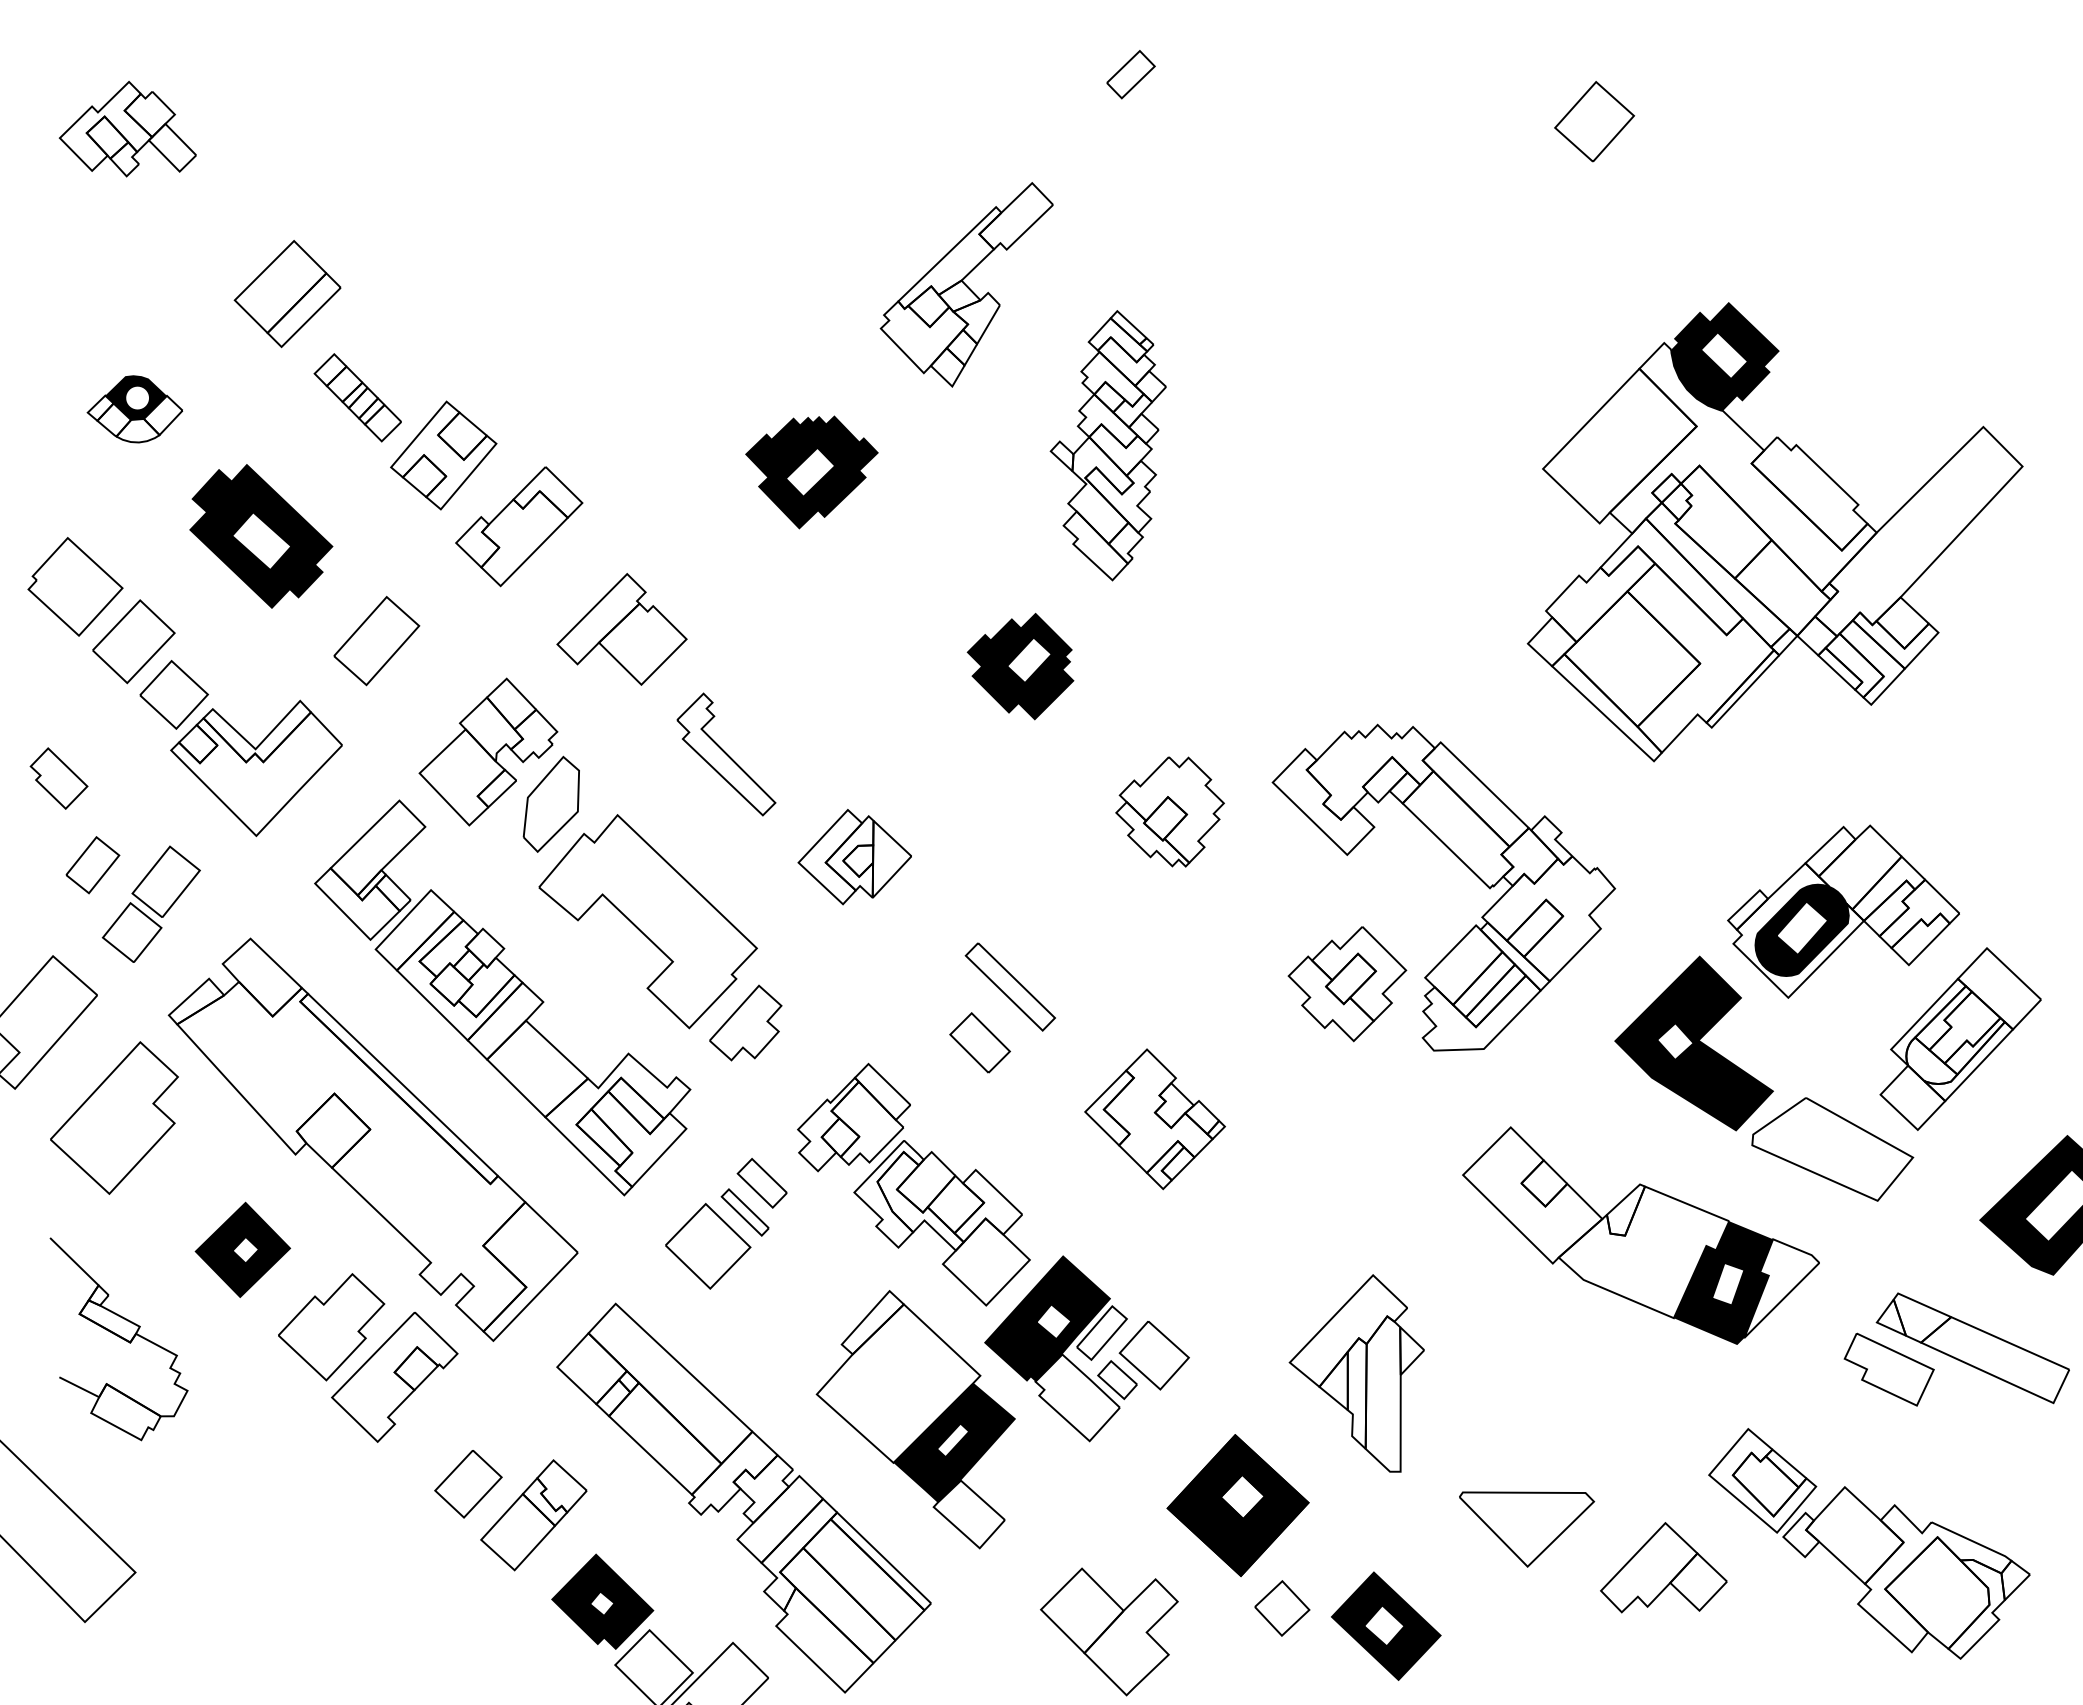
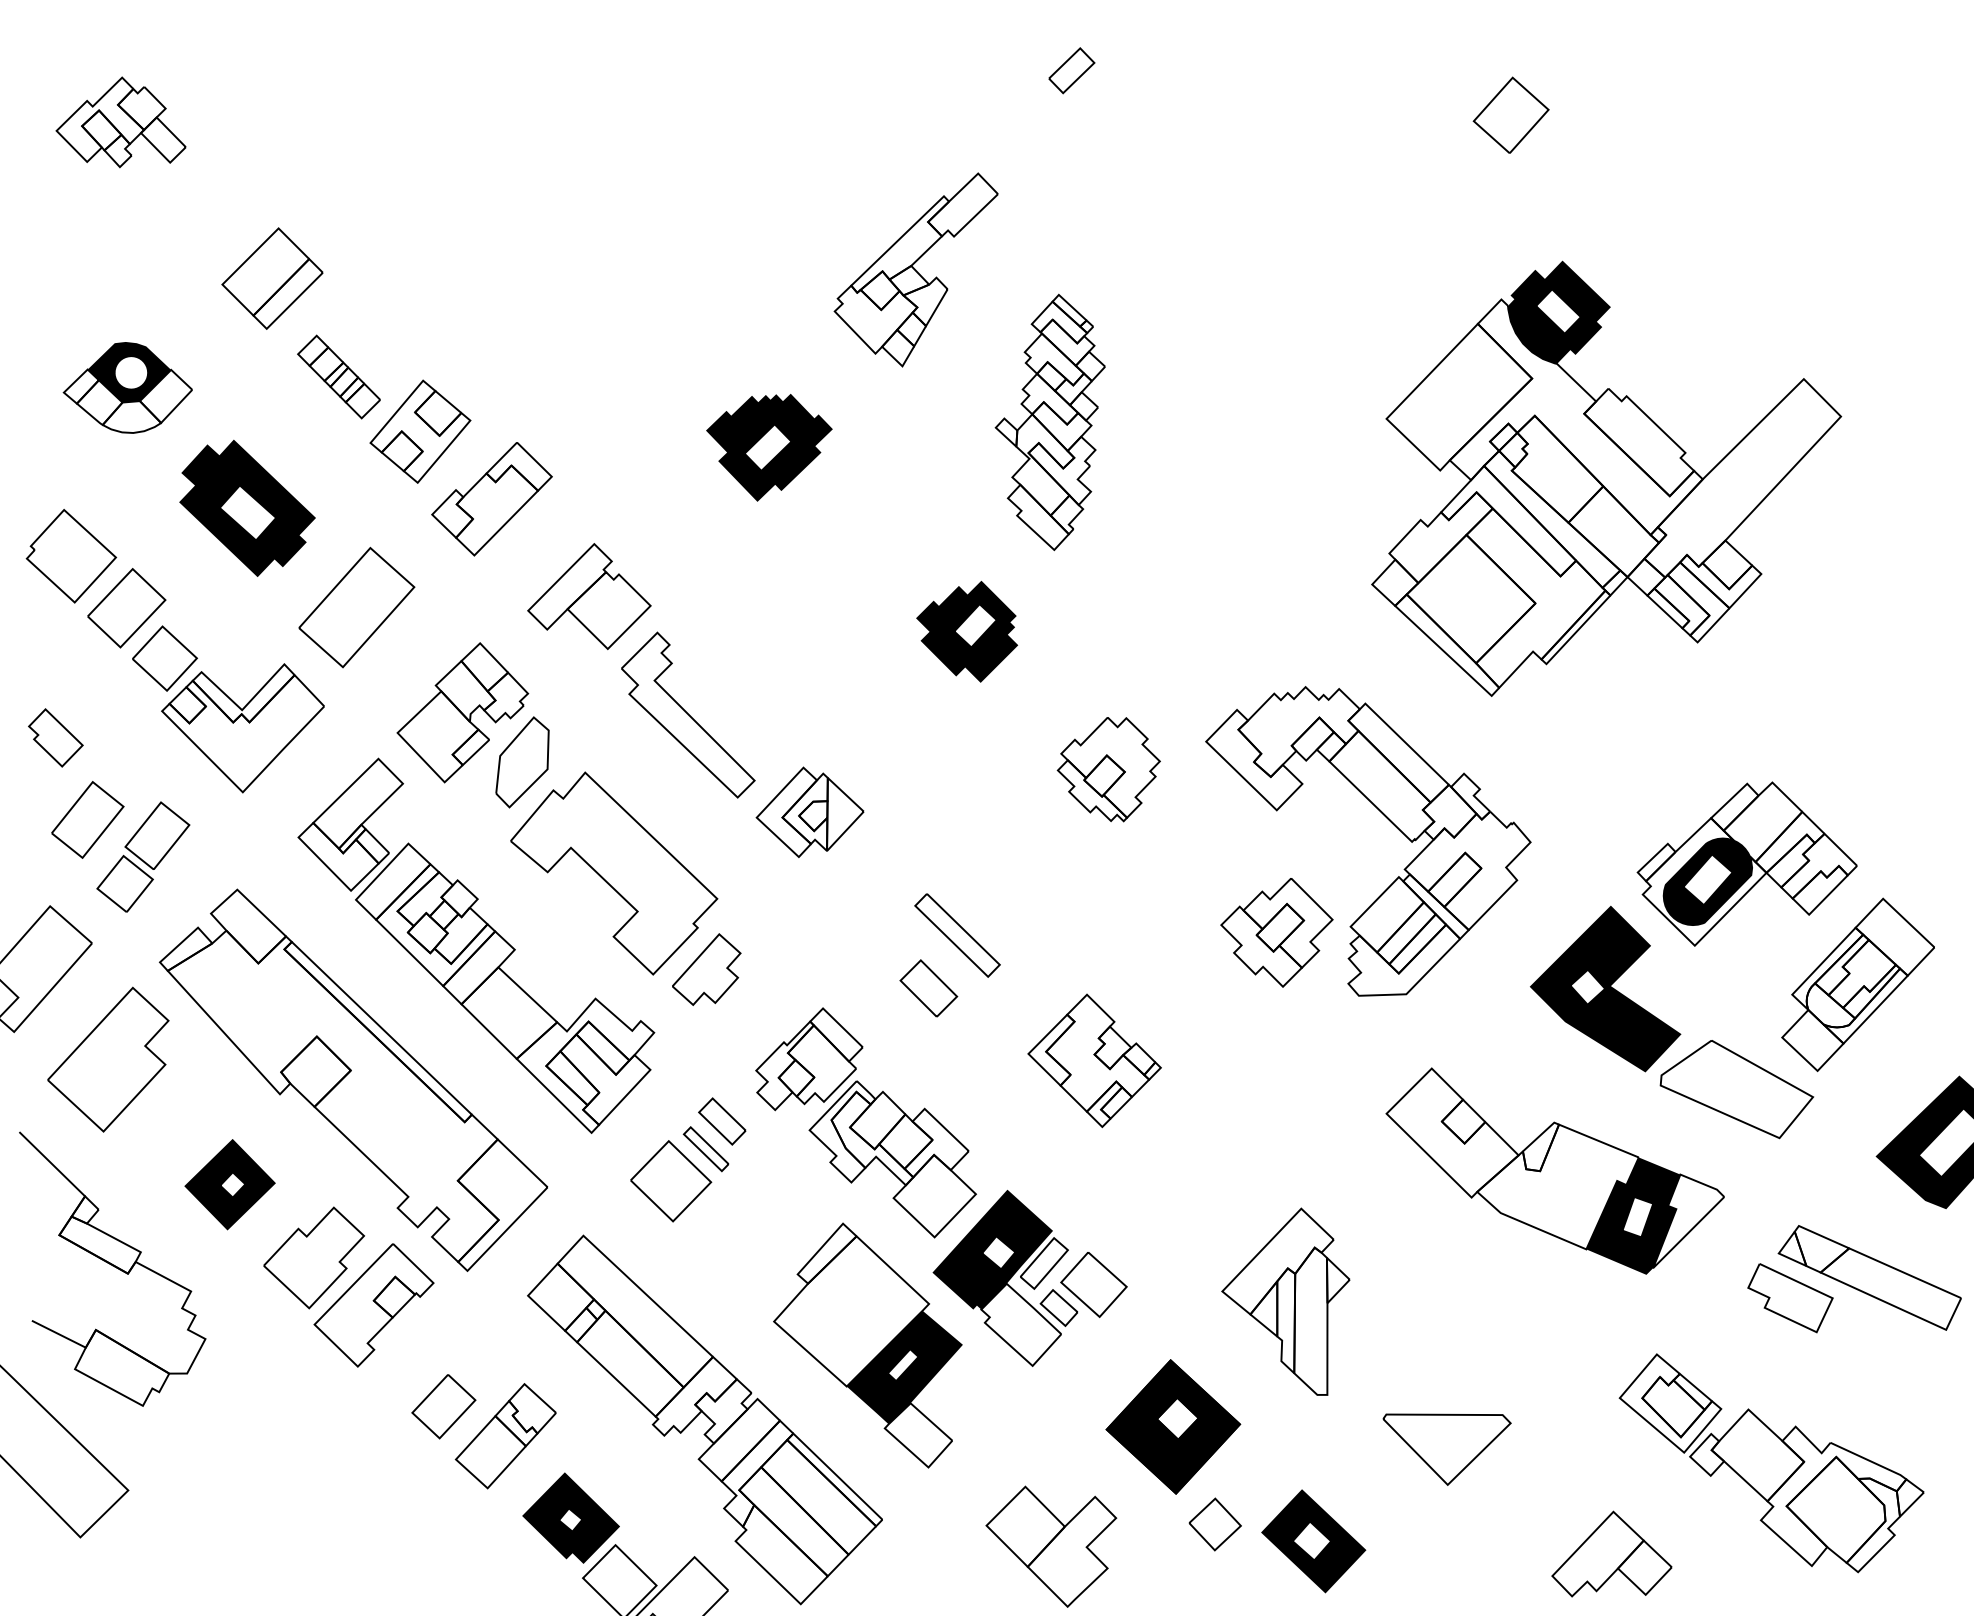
part: (134, 408) -> (127, 387), size x1.43
part: (1774, 532) -> (1605, 479), moved
part: (376, 640) -> (356, 607), size x1.43
part: (726, 754) -> (688, 715), size x1.43
part: (92, 865) -> (87, 820), size x1.43
part: (118, 1339) -> (112, 1269), size x1.43
part: (1663, 1567) -> (1611, 1553), moved

